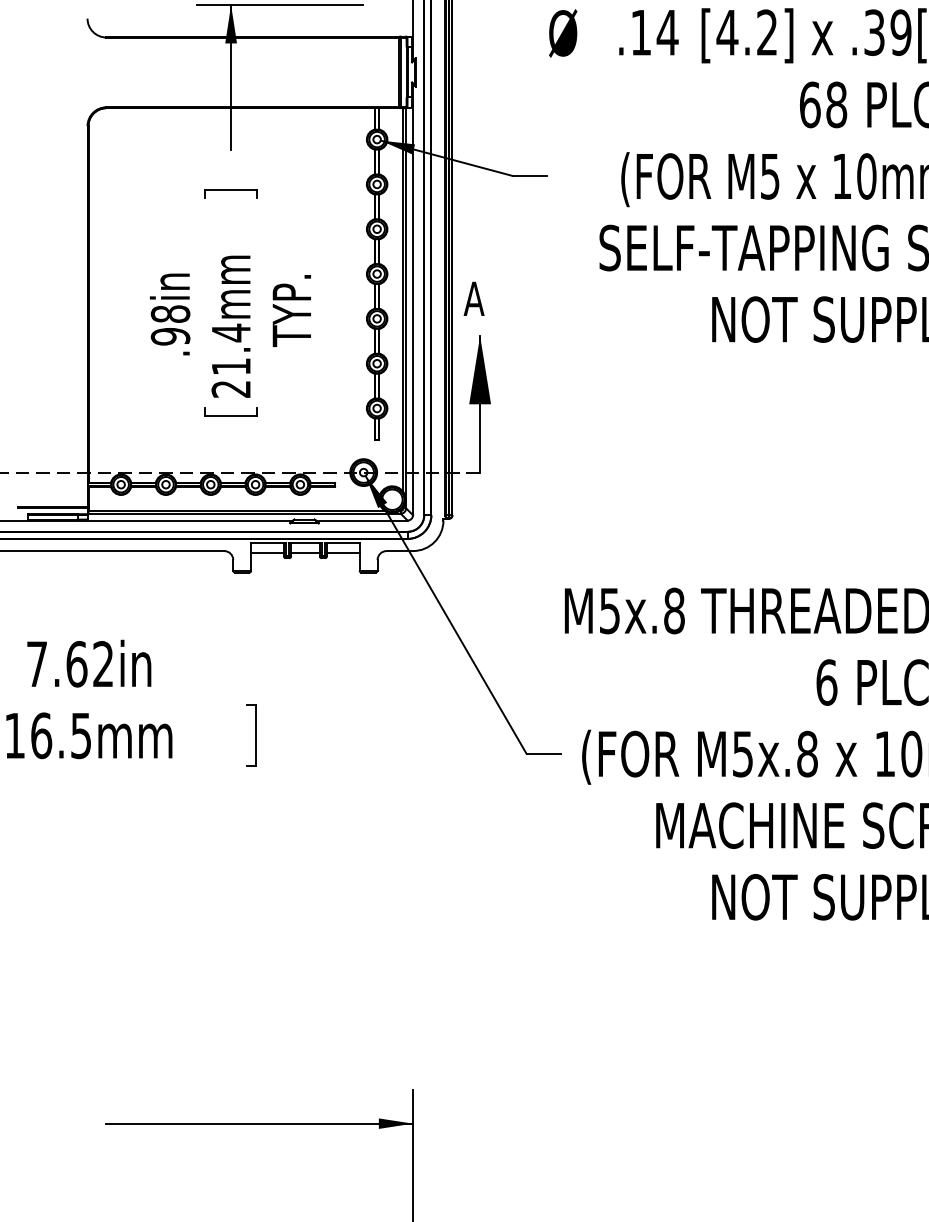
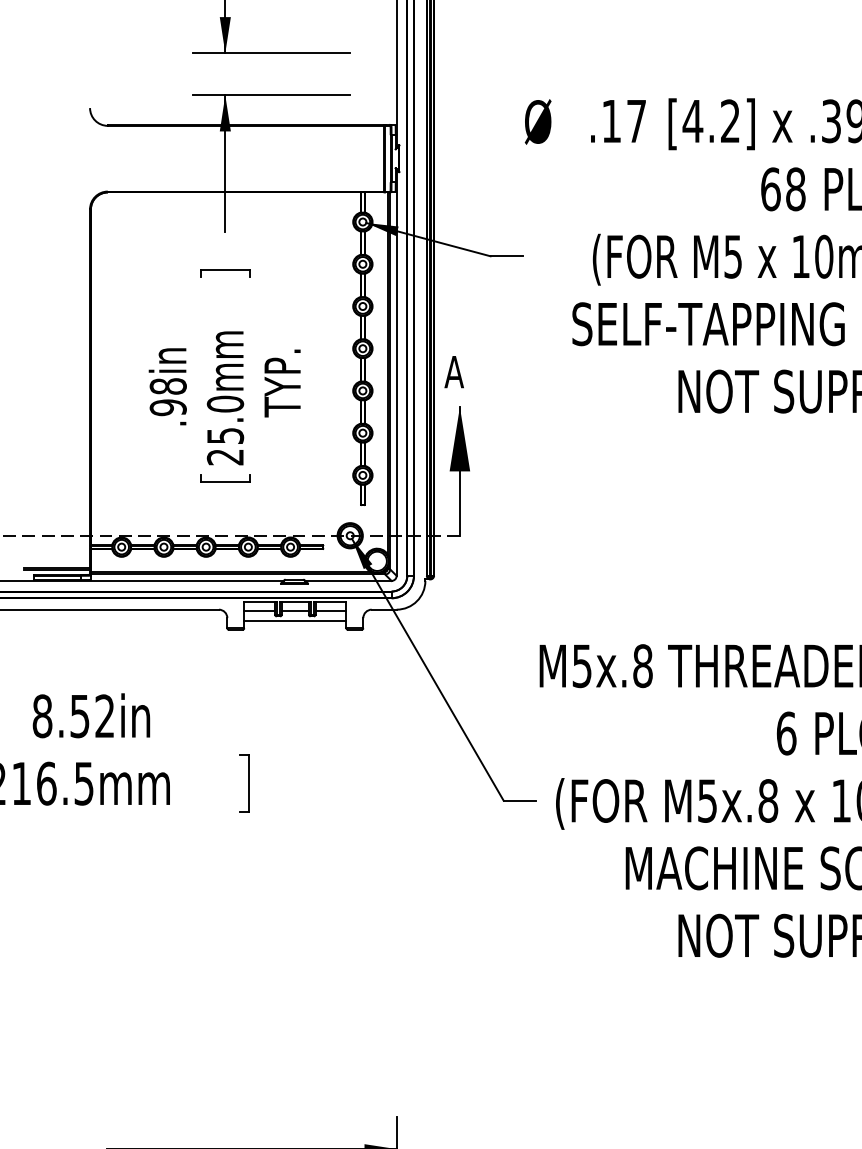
text: (667, 32) -> (636, 121), .14 -> .17
text: (231, 349) -> (225, 419), 21.4mm -> 25.0mm
line: (305, 563) -> (295, 621), added
text: (56, 664) -> (60, 716), 7.62in -> 8.52in

